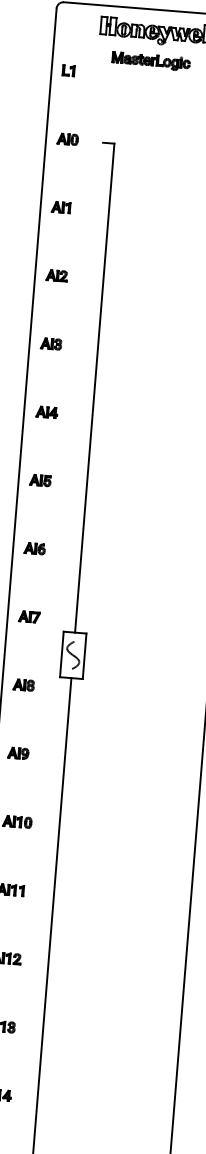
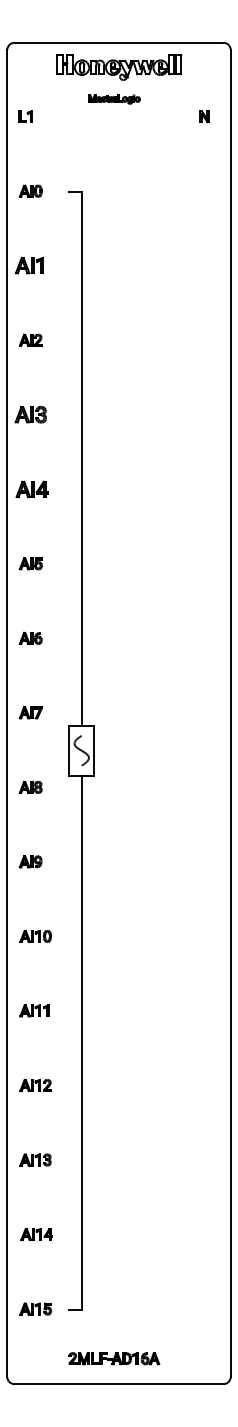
part: (151, 61) -> (114, 99), size x0.6
part: (61, 207) -> (29, 265), size x1.4
part: (51, 343) -> (30, 414), size x1.4
part: (46, 411) -> (31, 488), size x1.4

